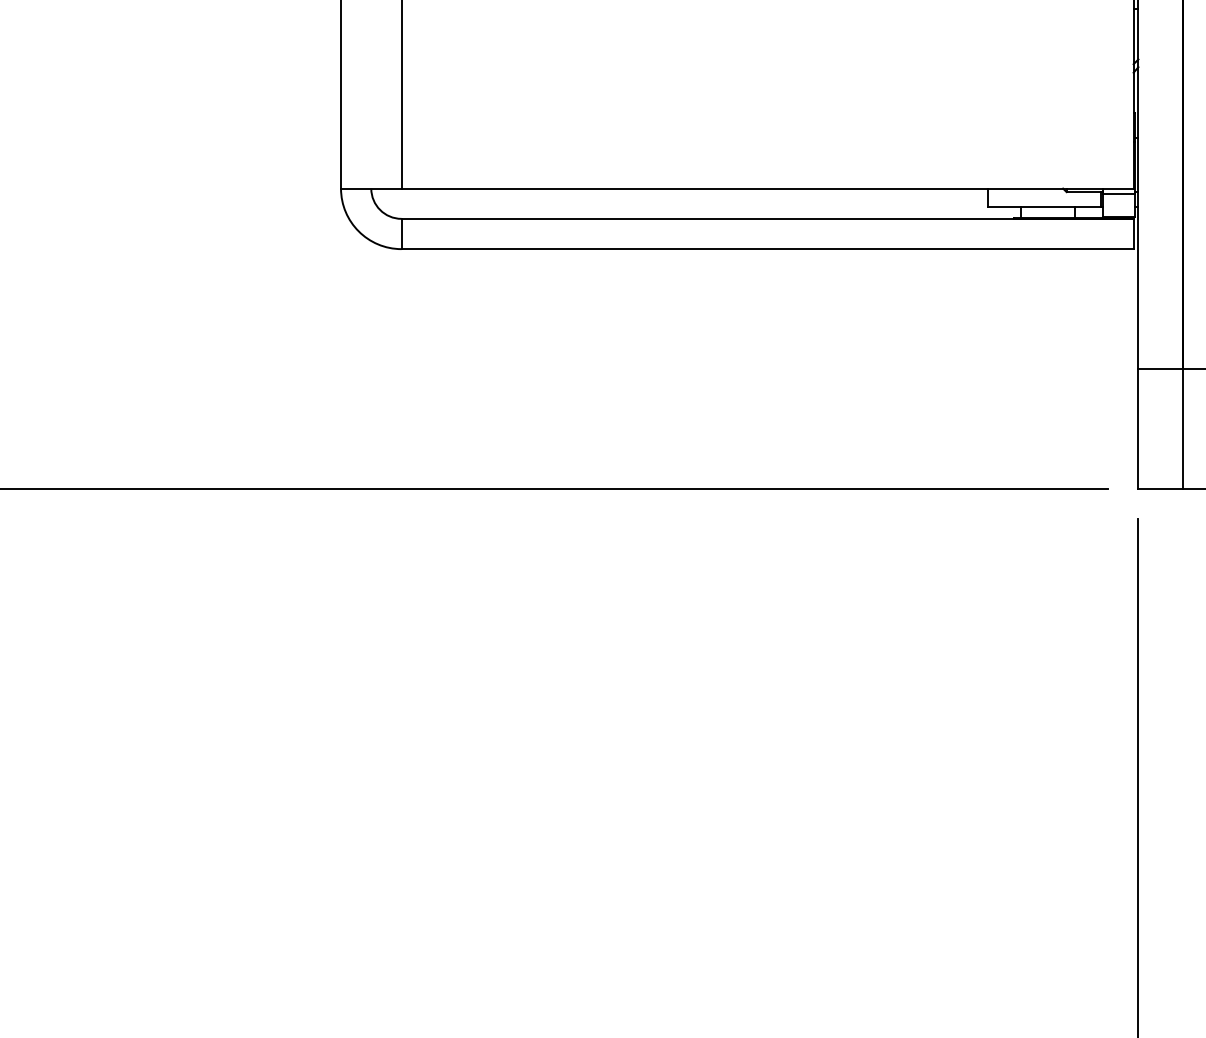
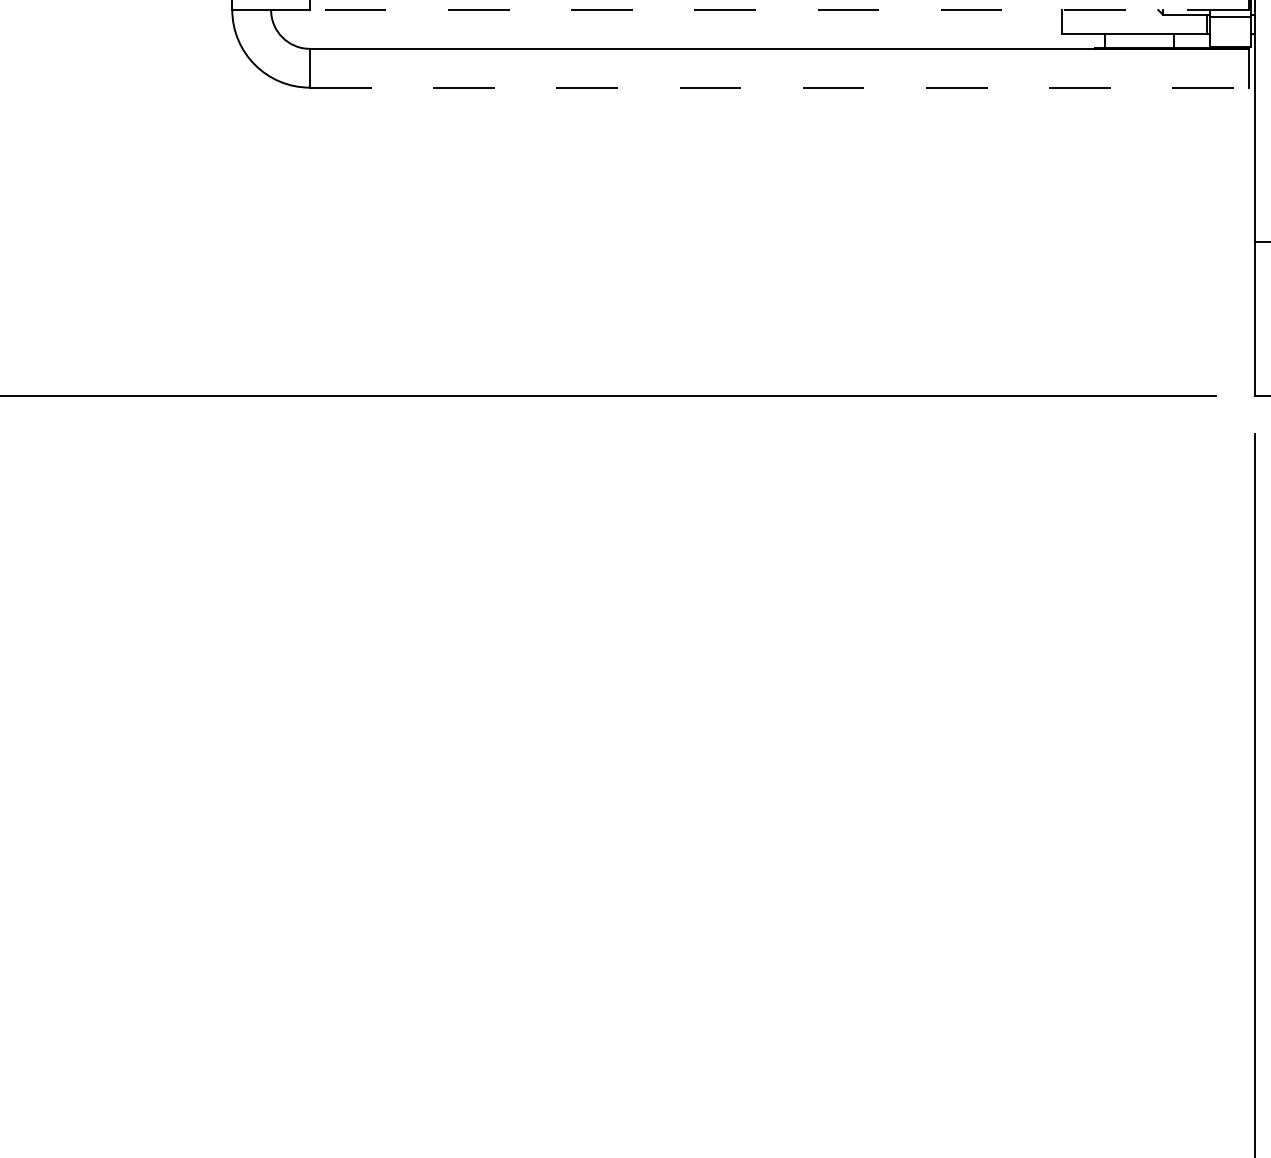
line: (767, 188) -> (779, 9), solid -> dashed
line: (768, 249) -> (780, 88), solid -> dashed

